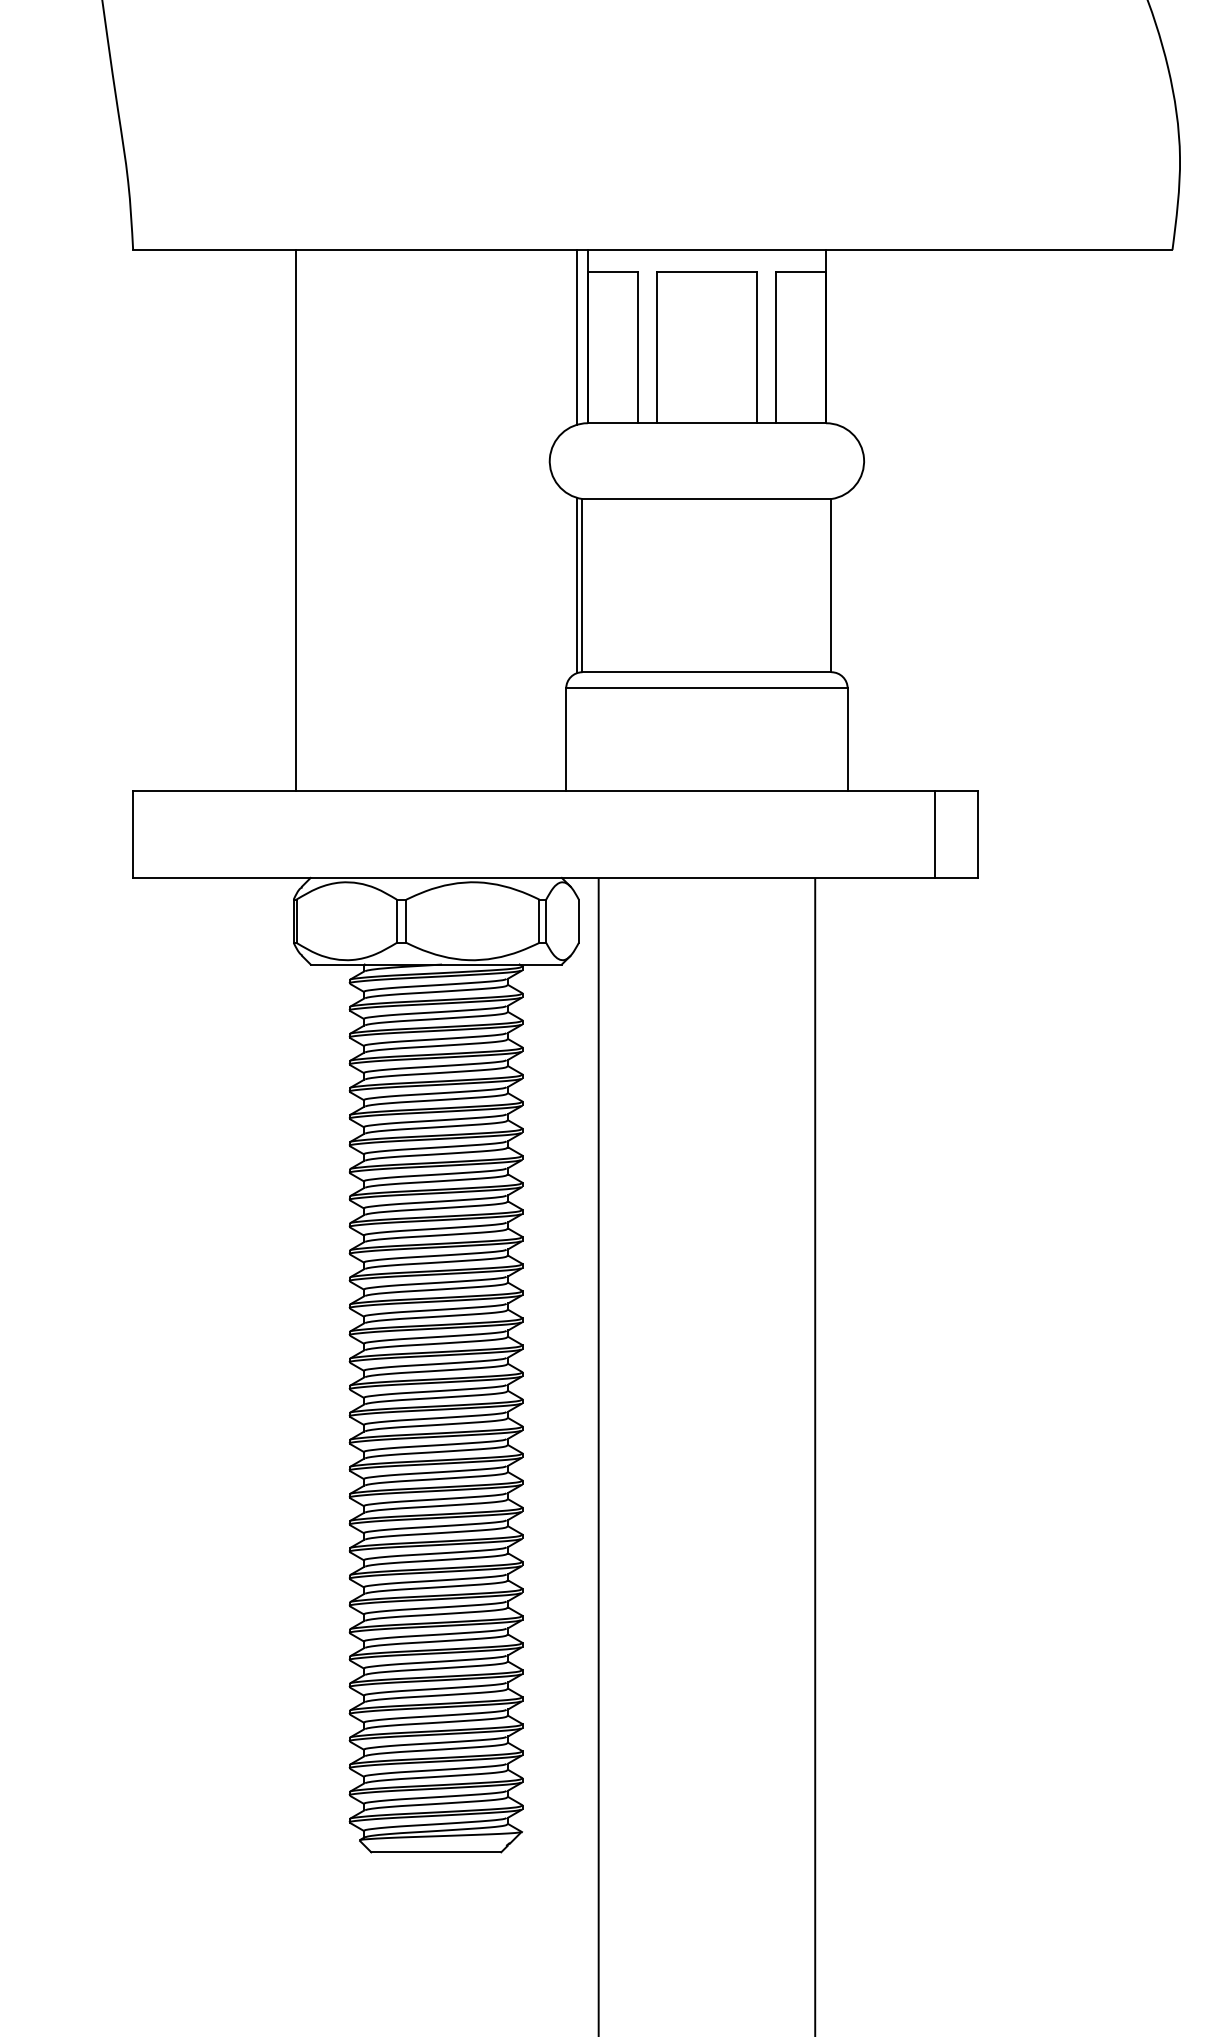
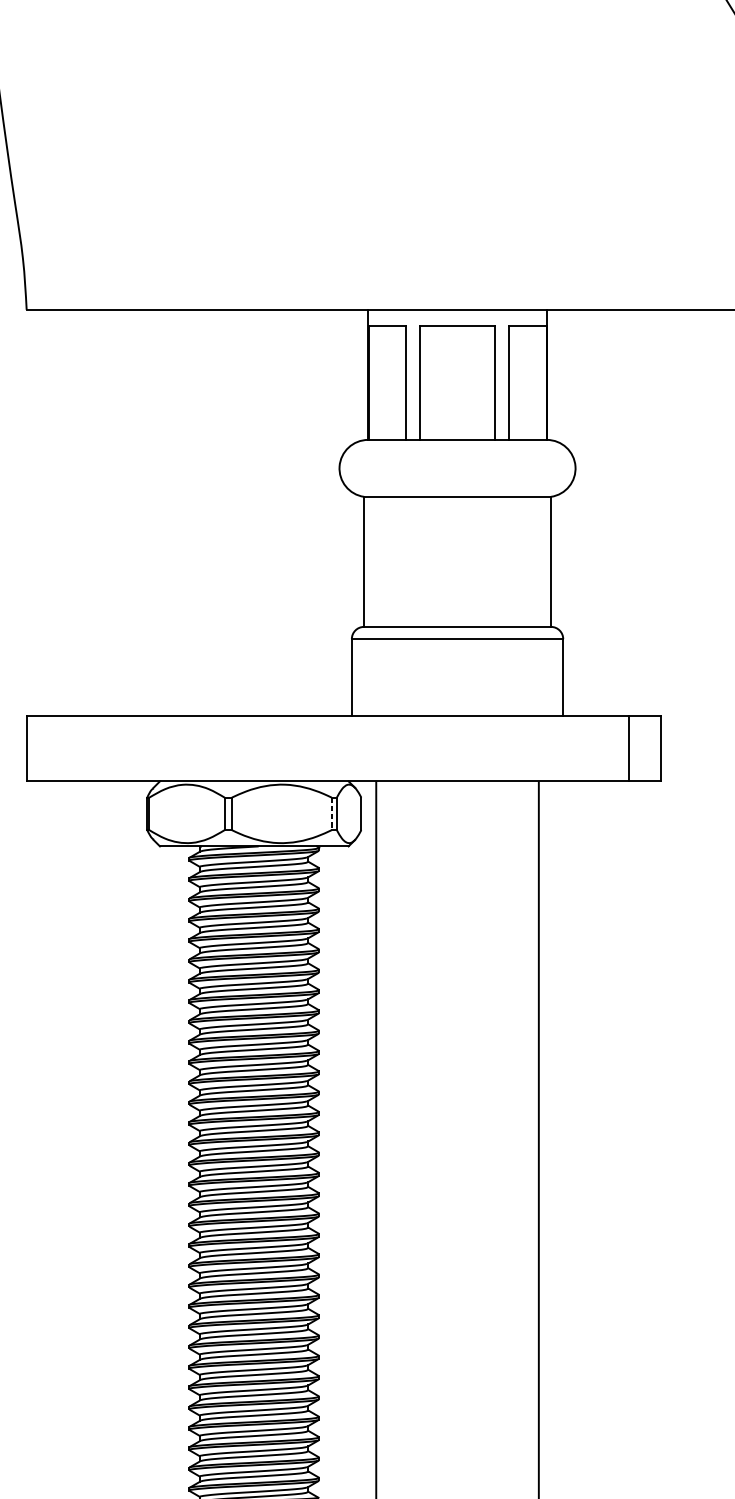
line: (577, 337) -> (360, 375), removed
line: (295, 520) -> (148, 512), removed
line: (577, 585) -> (360, 561), removed
line: (539, 921) -> (331, 814), solid -> dashed

